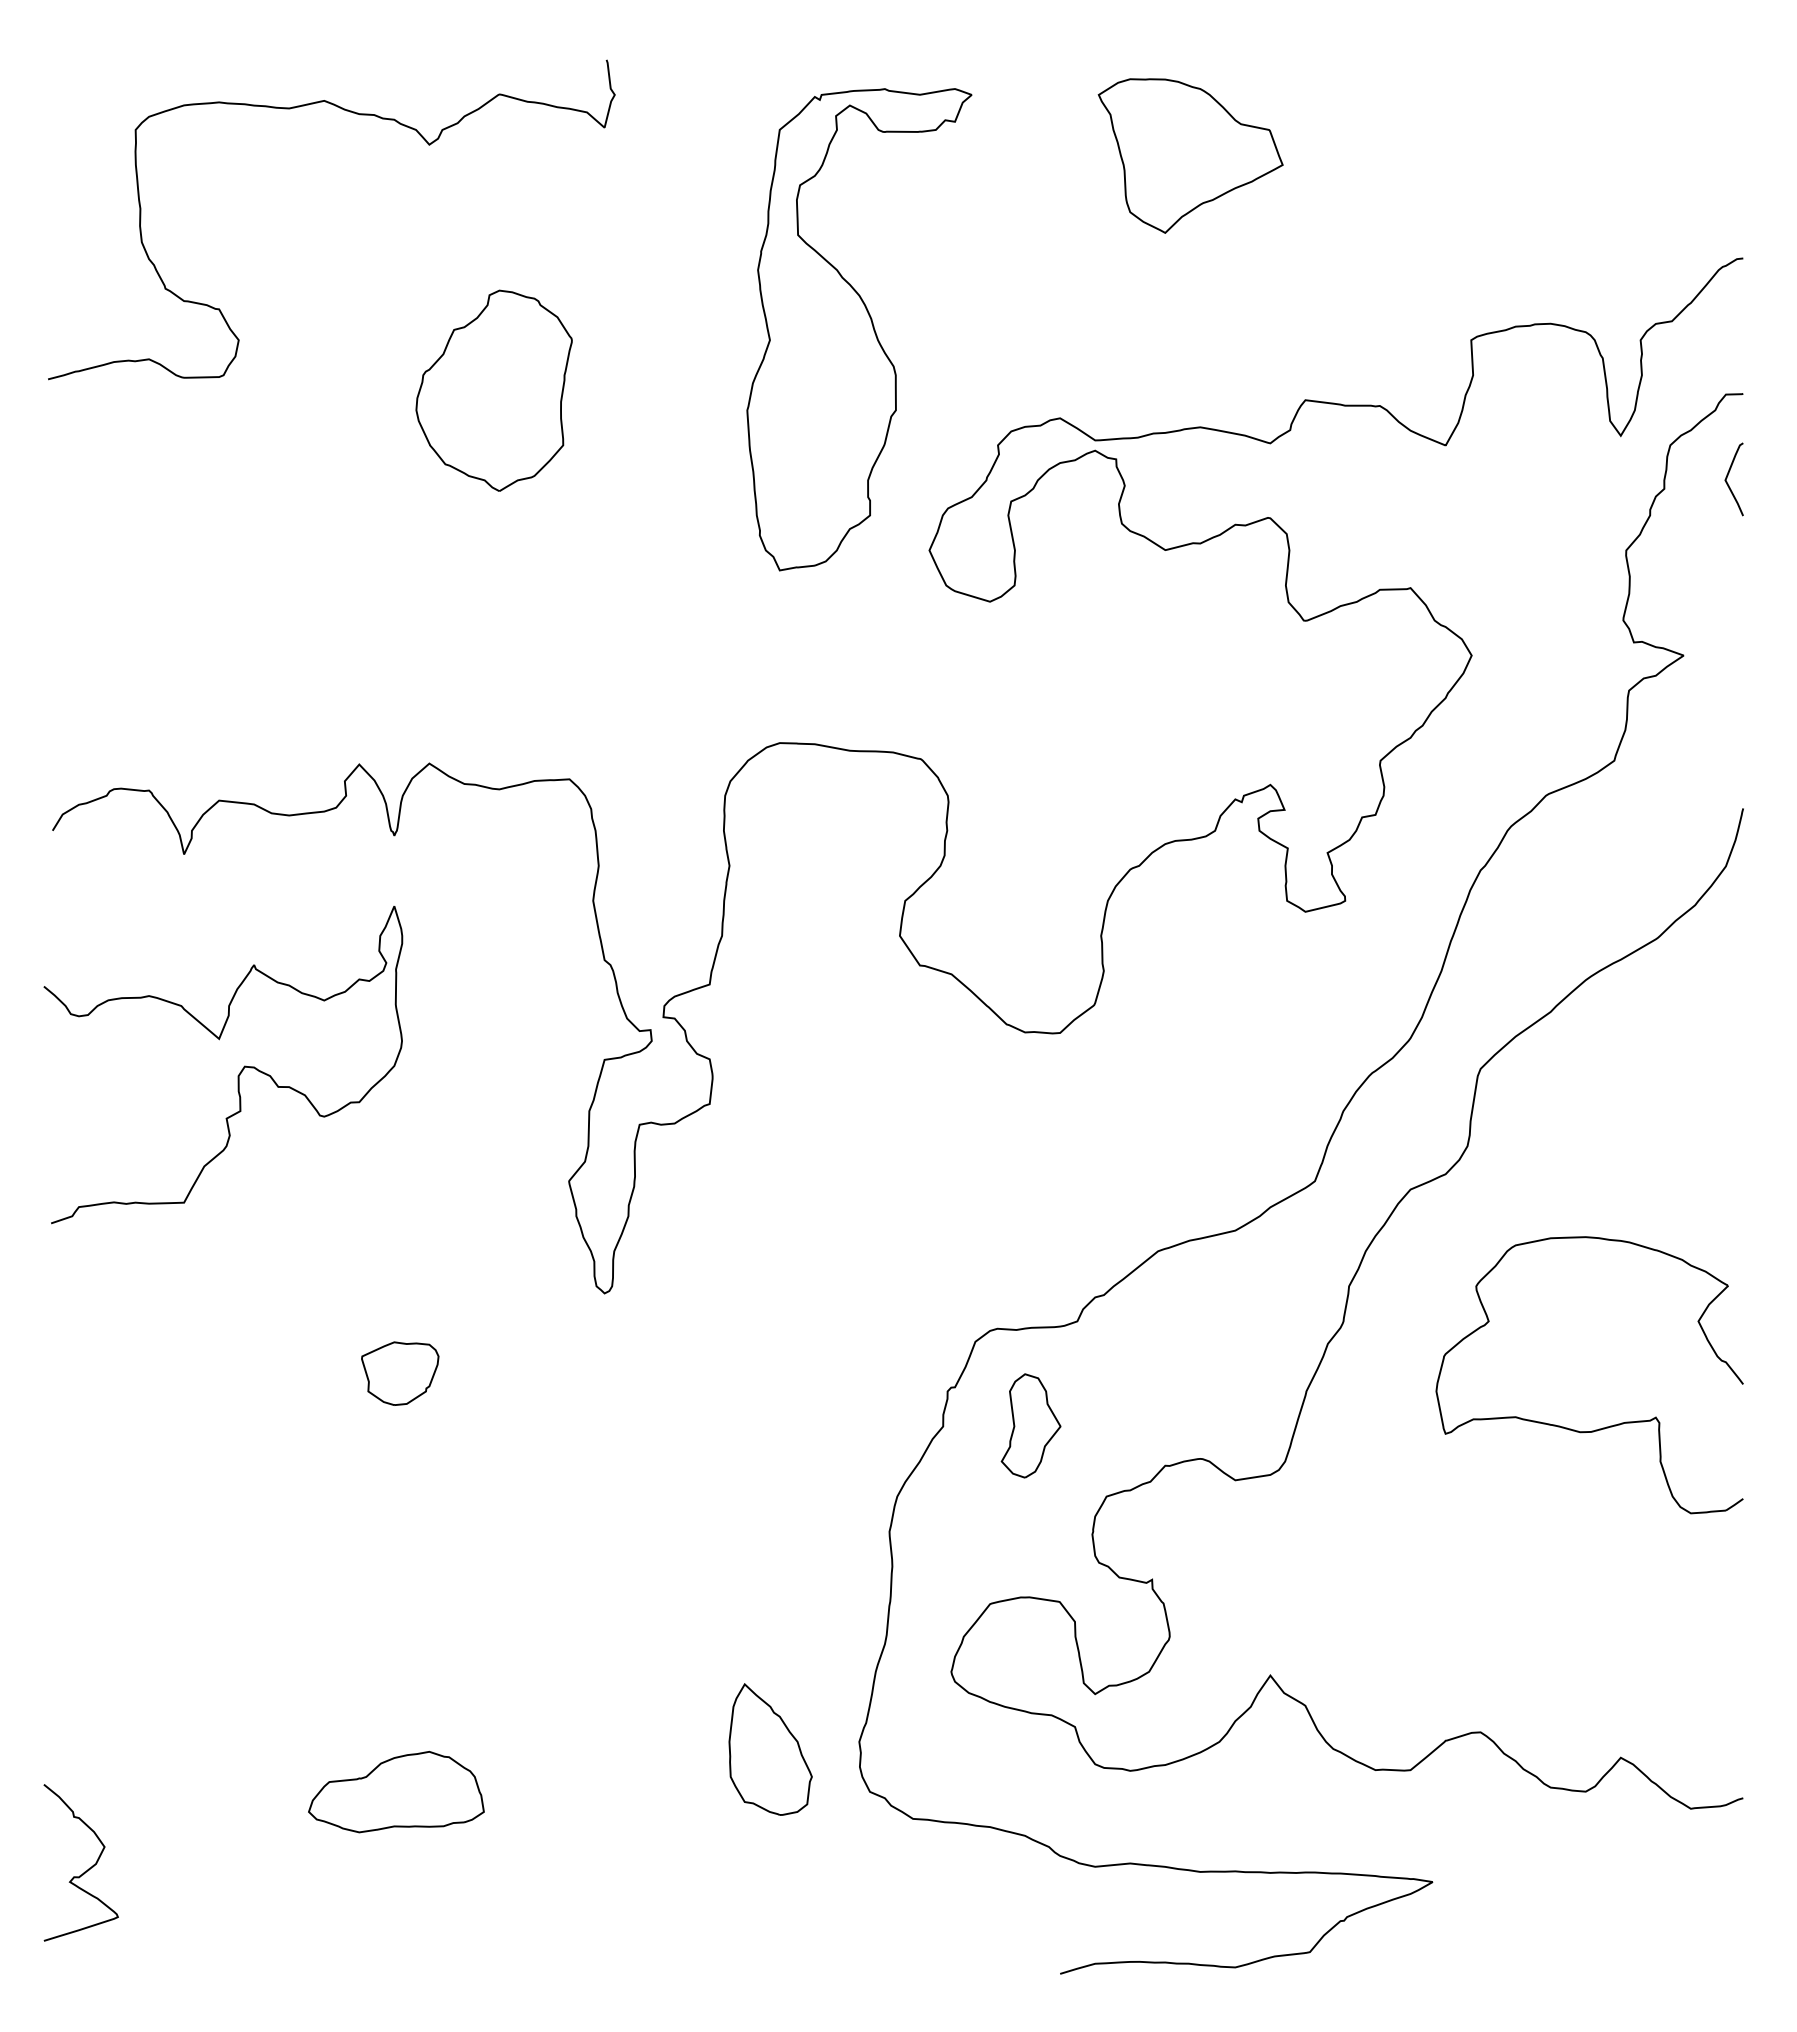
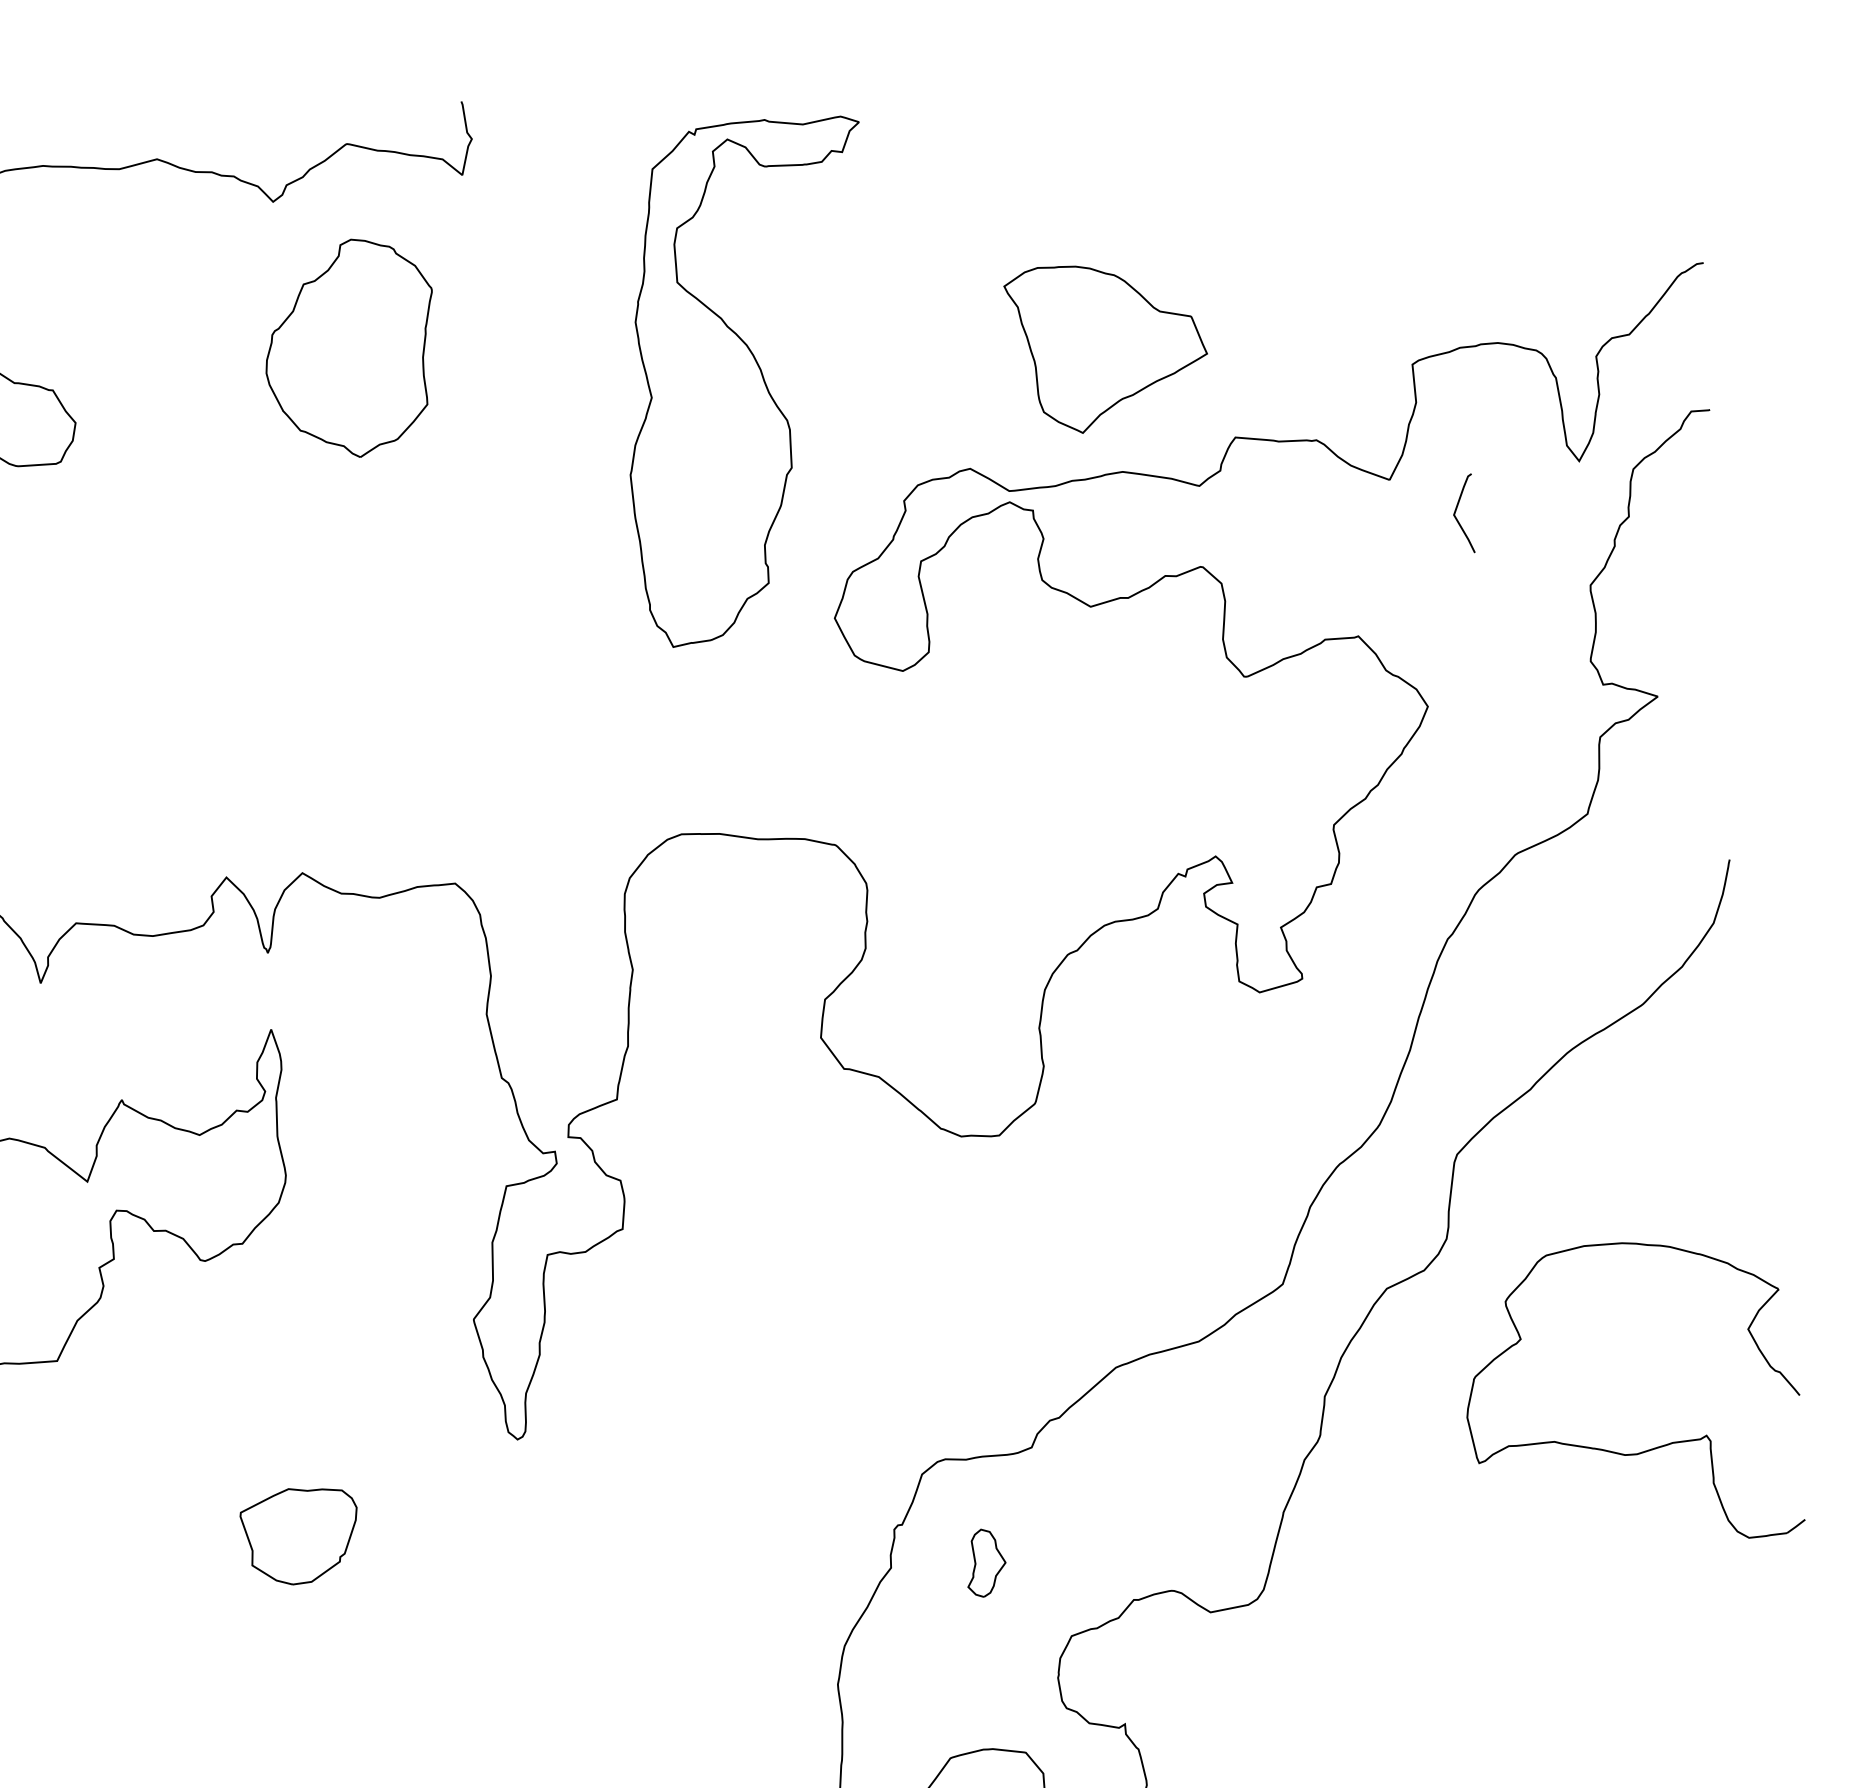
part: (1190, 155) -> (1106, 347), moved
part: (493, 390) -> (349, 348), moved
curve: (1727, 478) -> (1456, 512), moved
part: (400, 1373) -> (299, 1536), size x1.4
part: (1030, 1425) -> (985, 1562), size x0.6
part: (1602, 1427) -> (1649, 1448), moved

